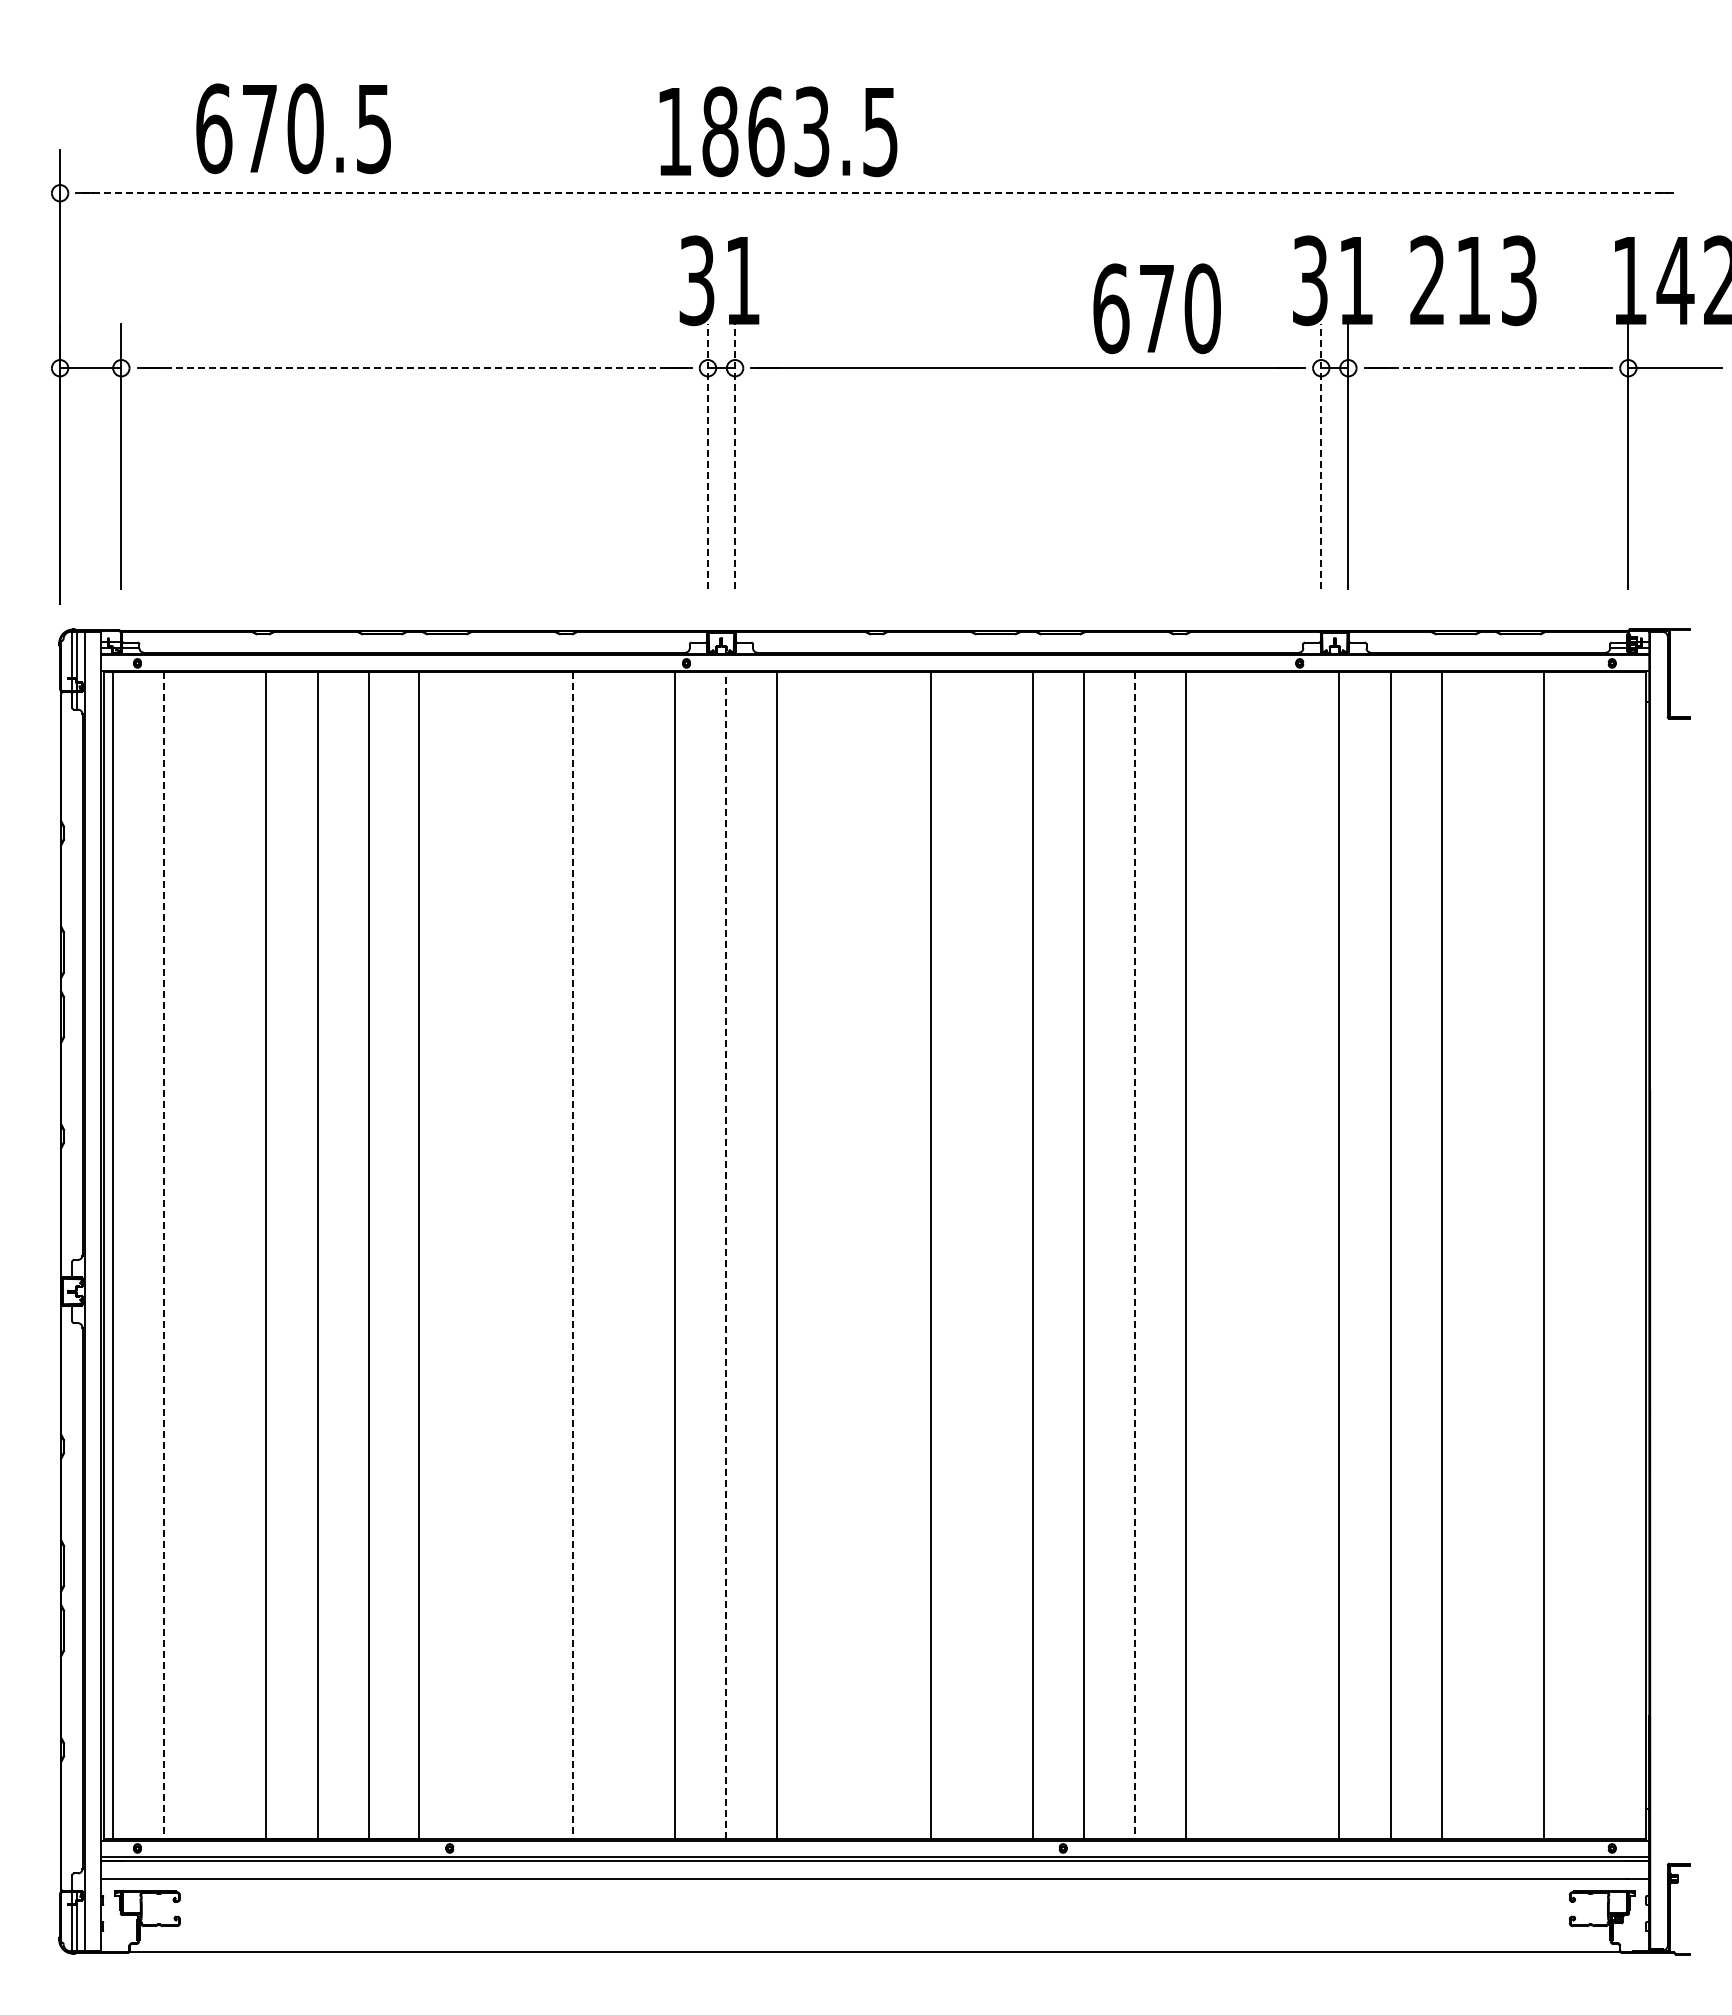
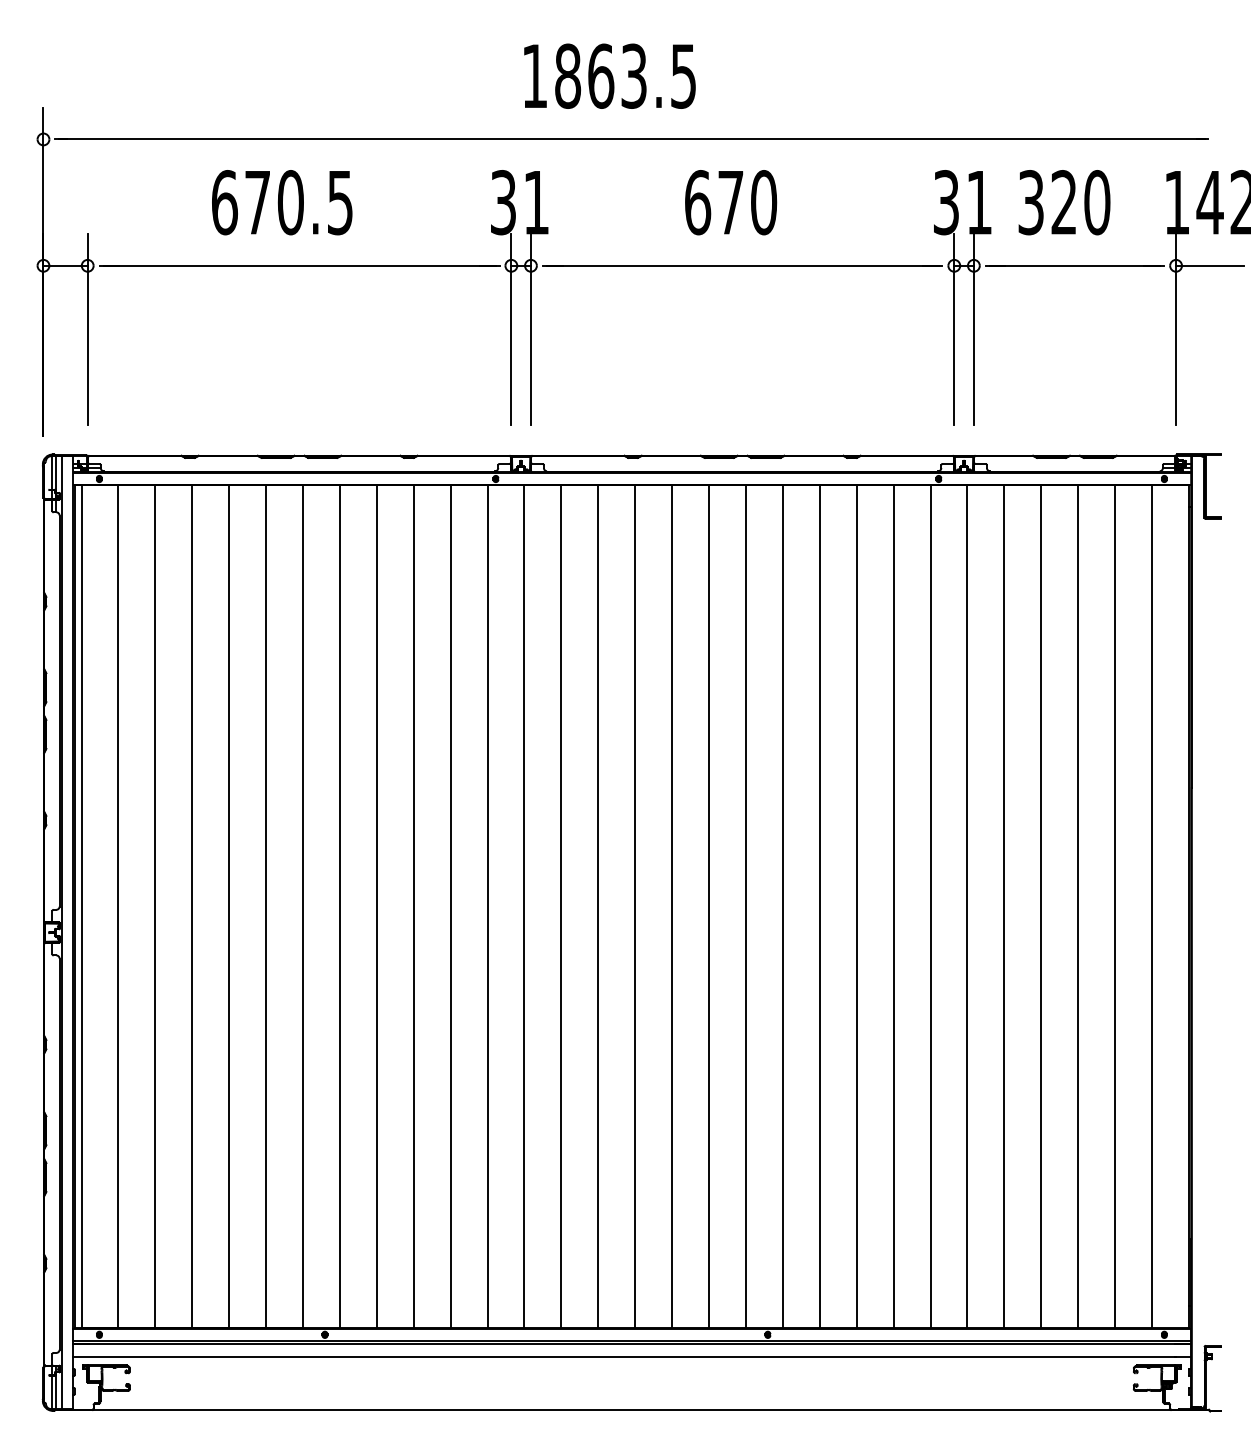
text: (293, 128) -> (282, 202), moved
text: (778, 131) -> (609, 76), moved
line: (874, 193) -> (631, 139), dashed -> solid
text: (1473, 280) -> (1064, 202), 213 -> 320
text: (1156, 308) -> (730, 202), moved
line: (415, 368) -> (300, 266), dashed -> solid
line: (1488, 368) -> (1075, 266), dashed -> solid
line: (707, 456) -> (511, 329), dashed -> solid
line: (735, 456) -> (531, 329), dashed -> solid
line: (1321, 456) -> (954, 329), dashed -> solid
line: (163, 1255) -> (118, 906), dashed -> solid
line: (215, 1255) -> (155, 906), added
line: (470, 1255) -> (339, 906), added
line: (521, 1255) -> (376, 906), added
line: (572, 1255) -> (413, 906), dashed -> solid
line: (624, 1255) -> (451, 906), added
line: (726, 1255) -> (524, 906), dashed -> solid
line: (828, 1255) -> (598, 906), added
line: (879, 1255) -> (635, 906), added
line: (981, 1255) -> (708, 906), added
line: (1135, 1255) -> (820, 906), dashed -> solid
line: (1237, 1255) -> (893, 906), added
line: (1288, 1255) -> (930, 906), added
line: (1492, 1255) -> (1077, 906), added
line: (1595, 1255) -> (1152, 906), added

